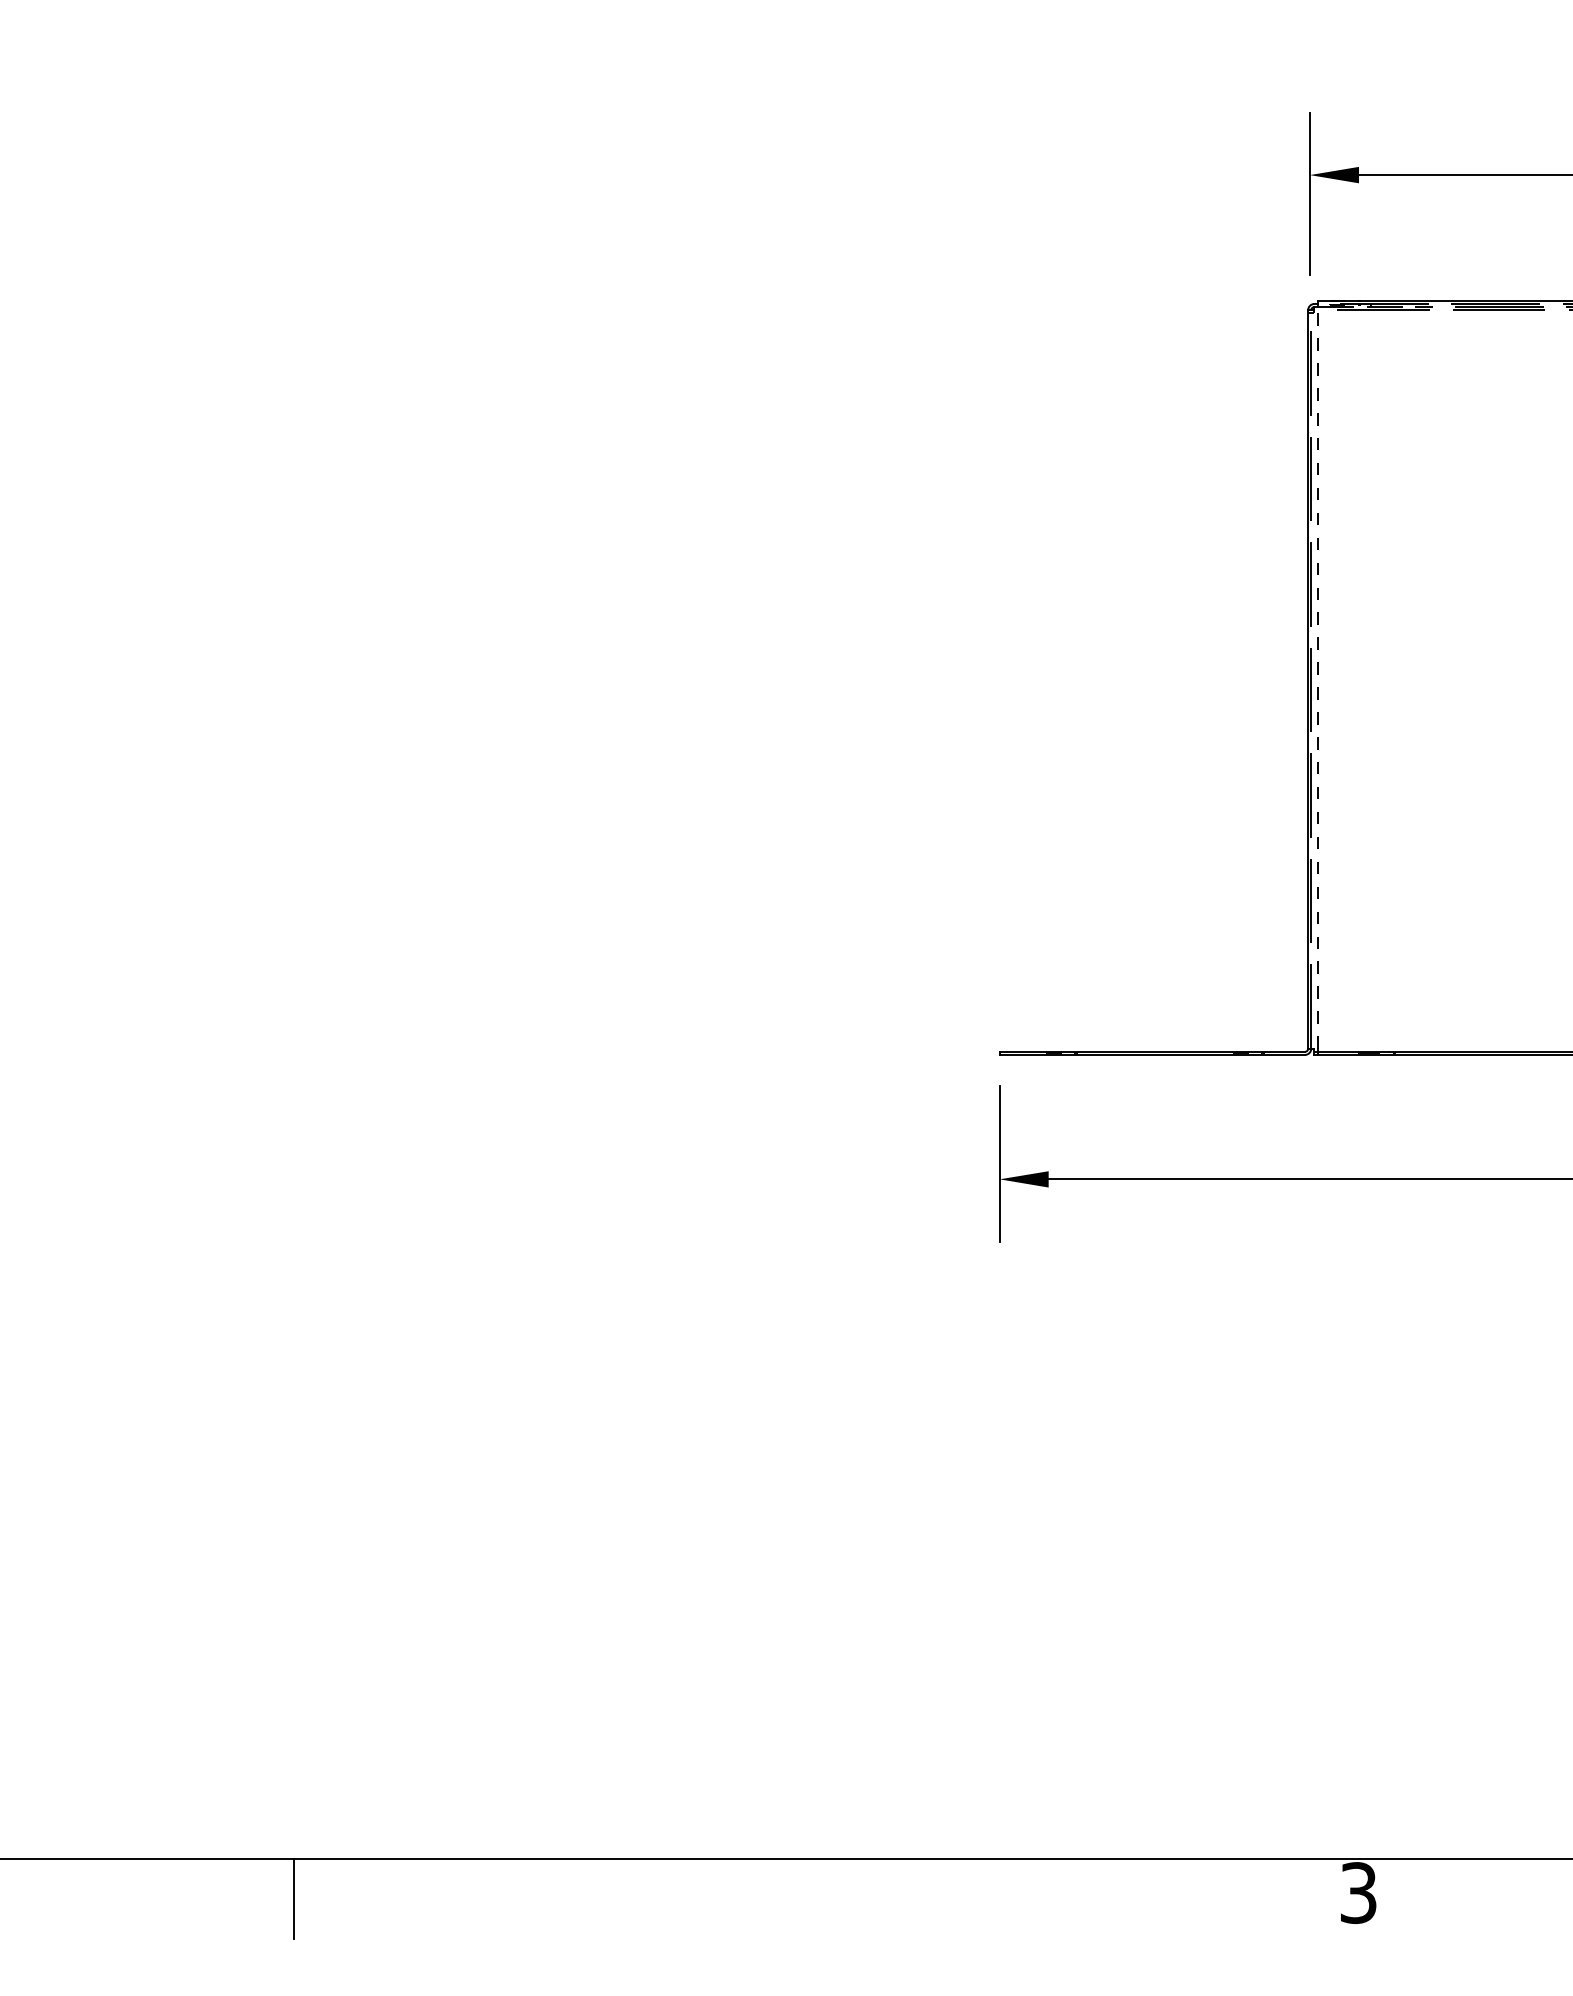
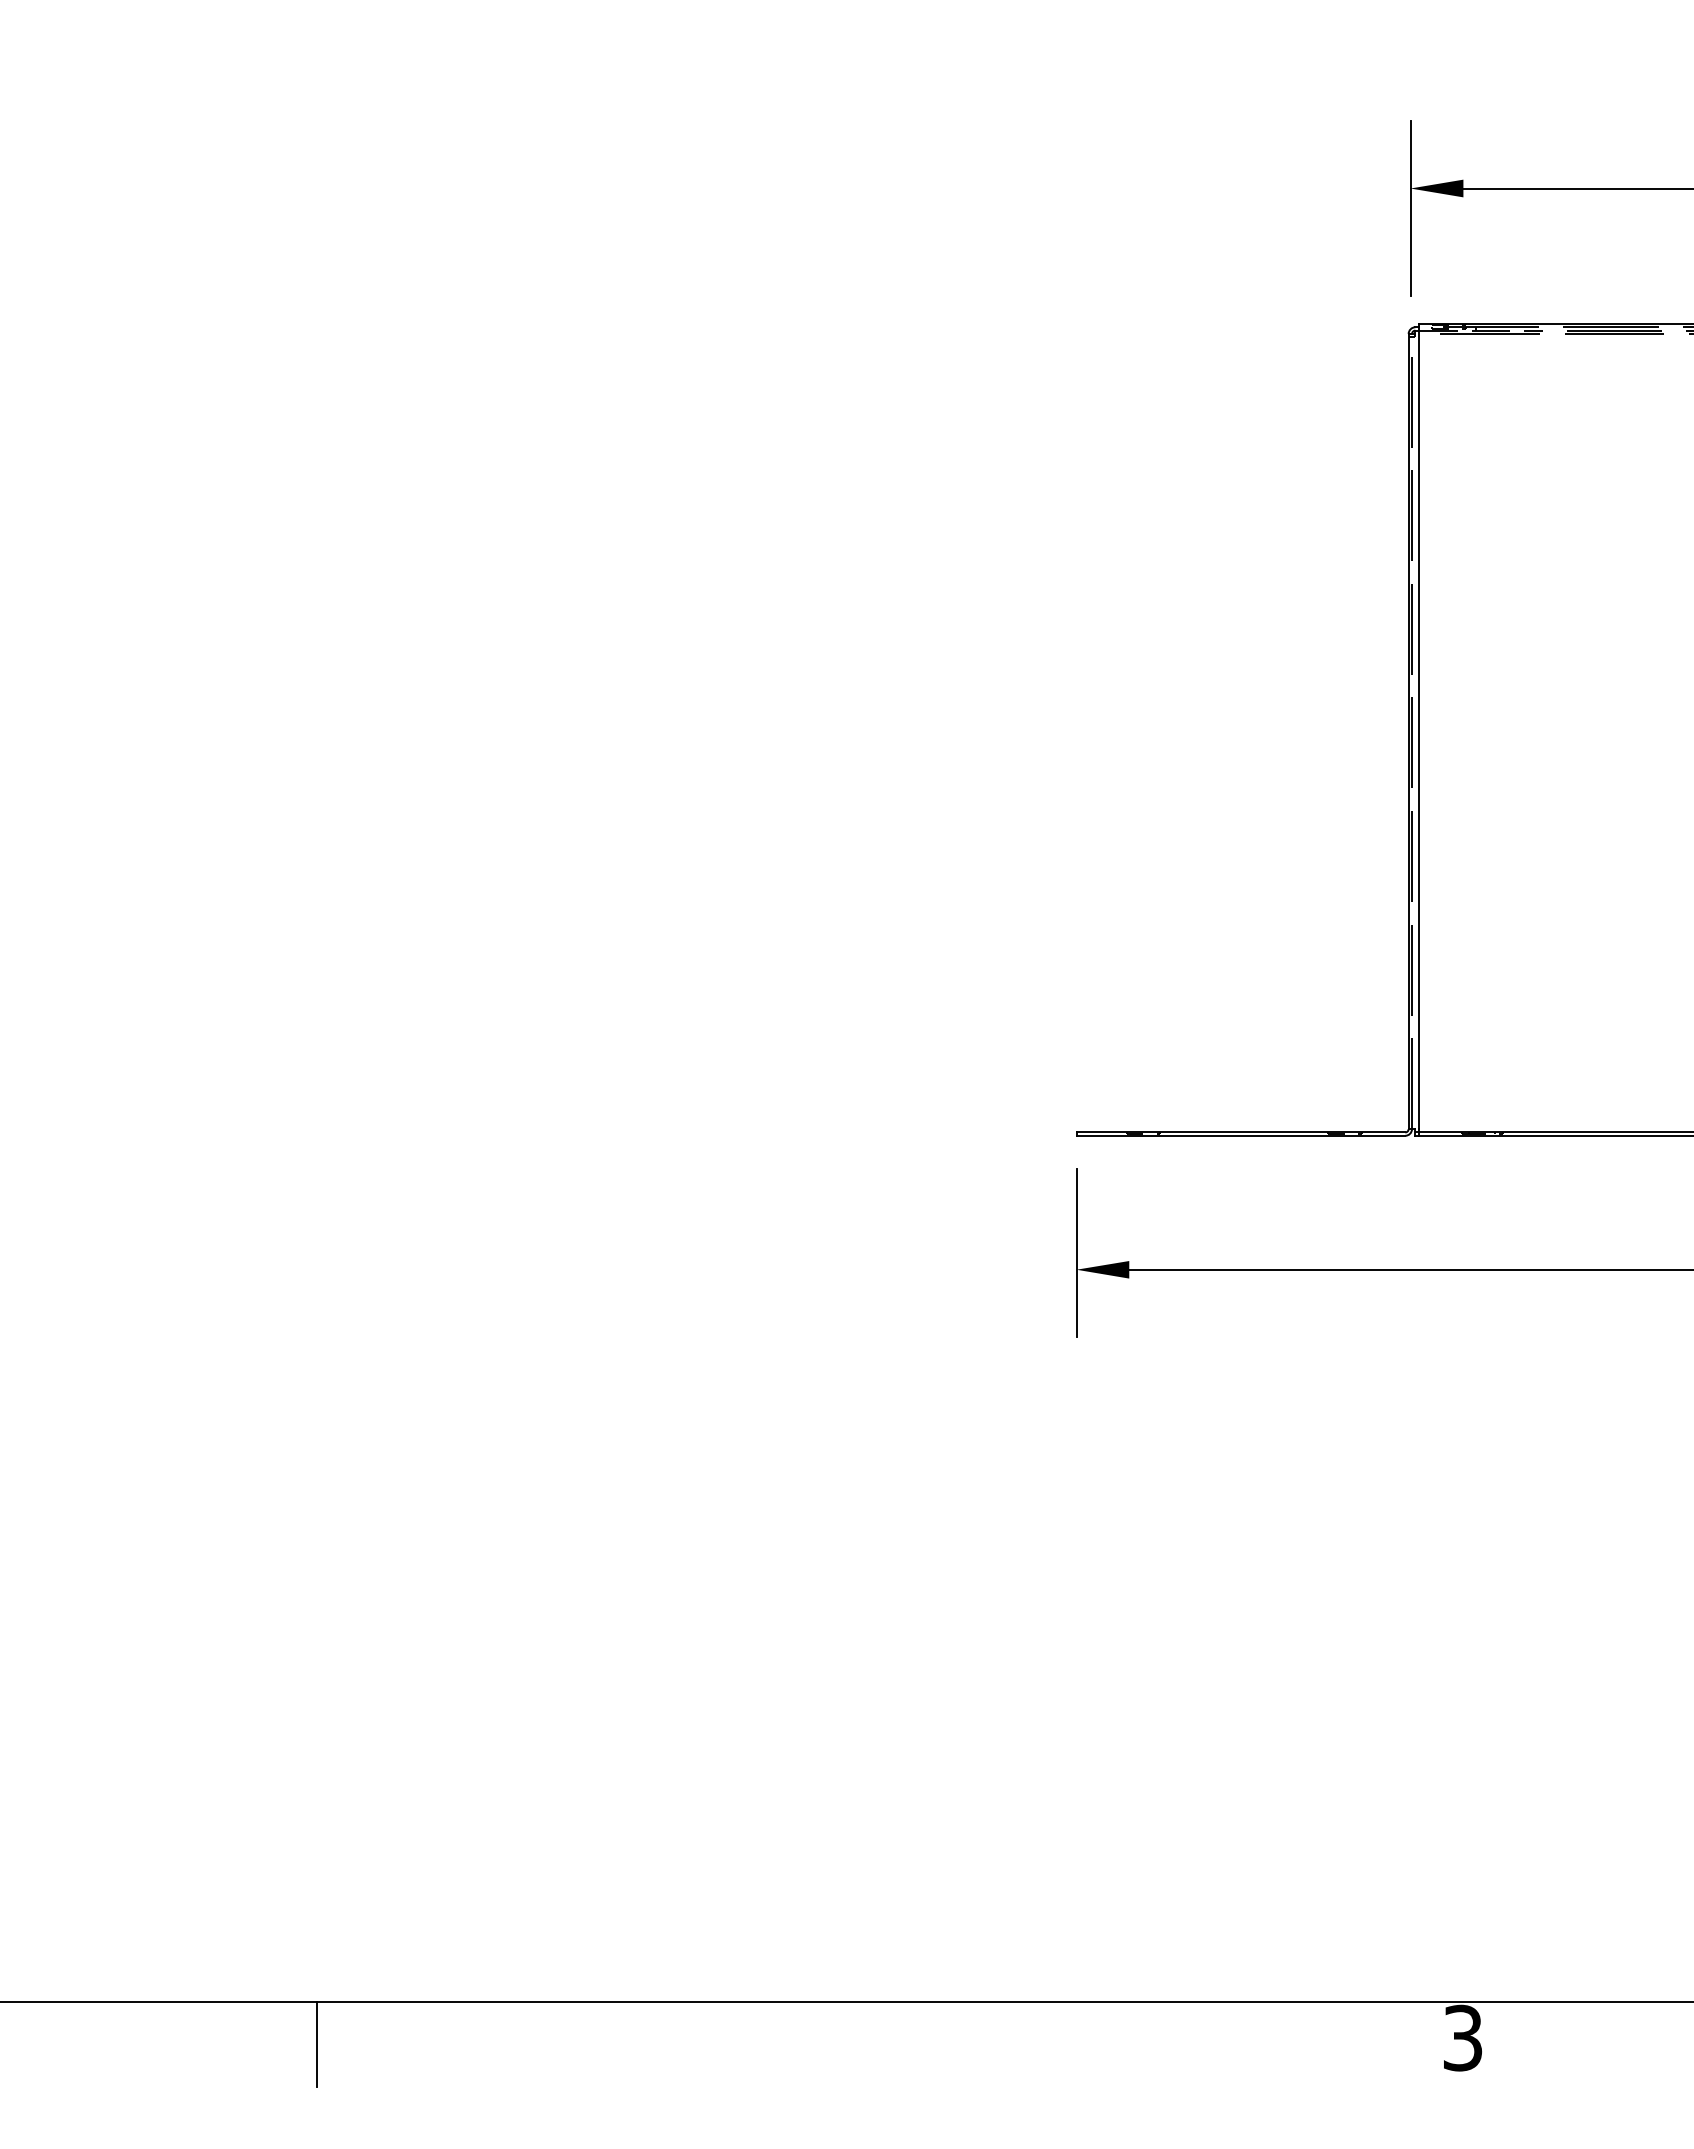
line: (1318, 677) -> (1419, 729), dashed -> solid

